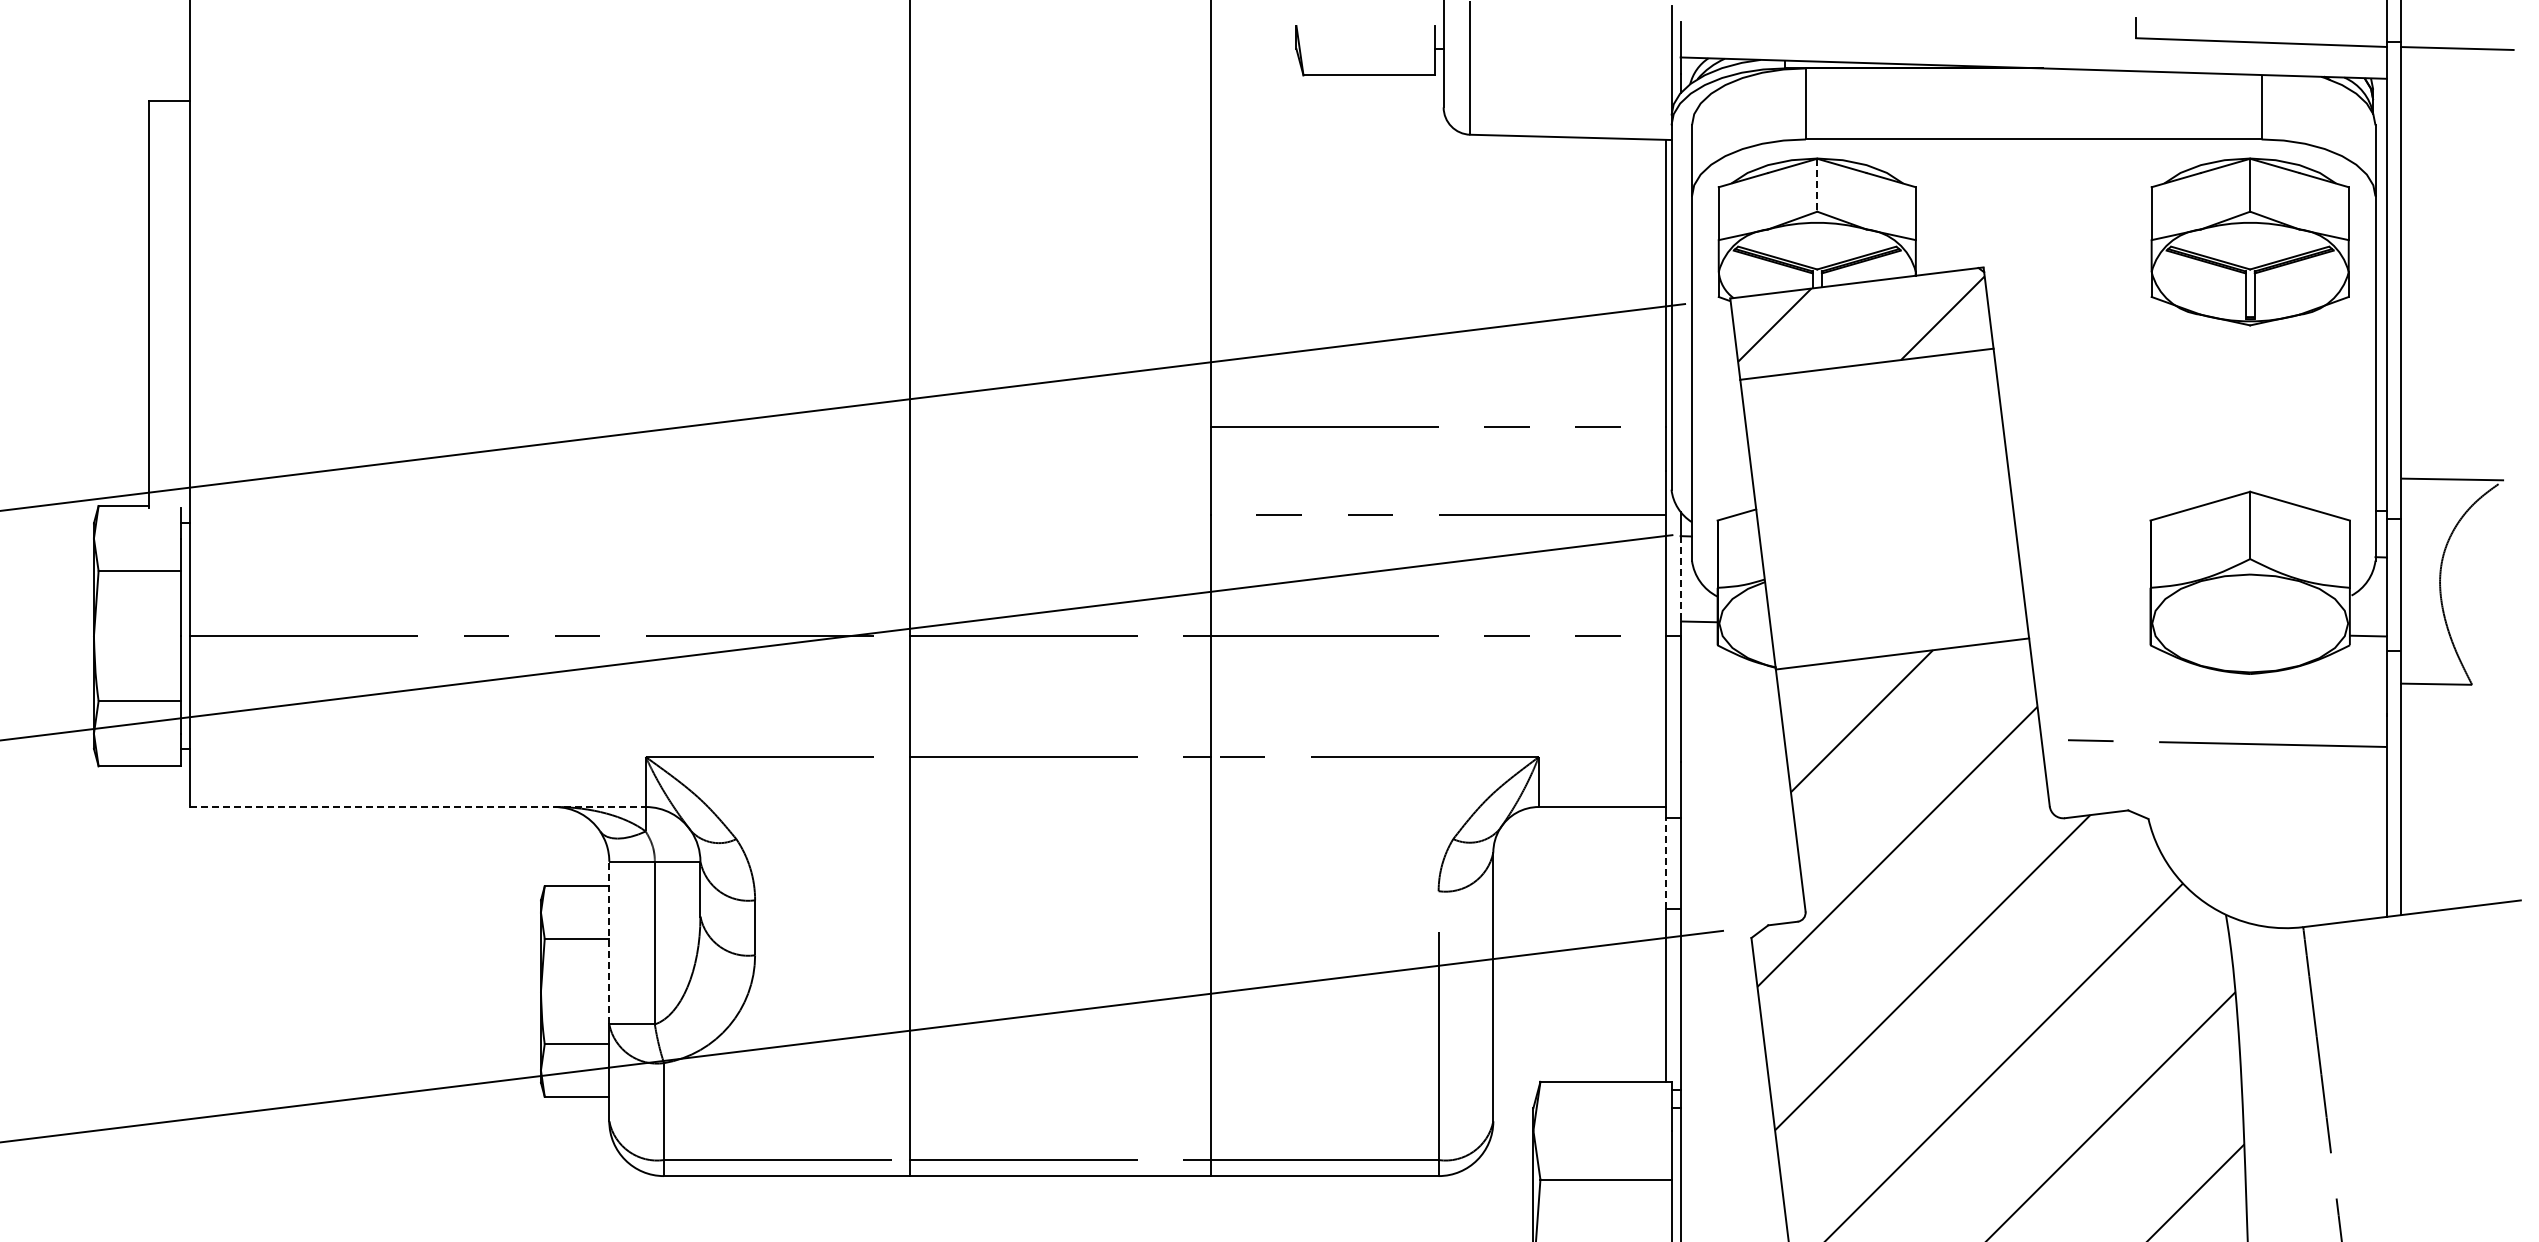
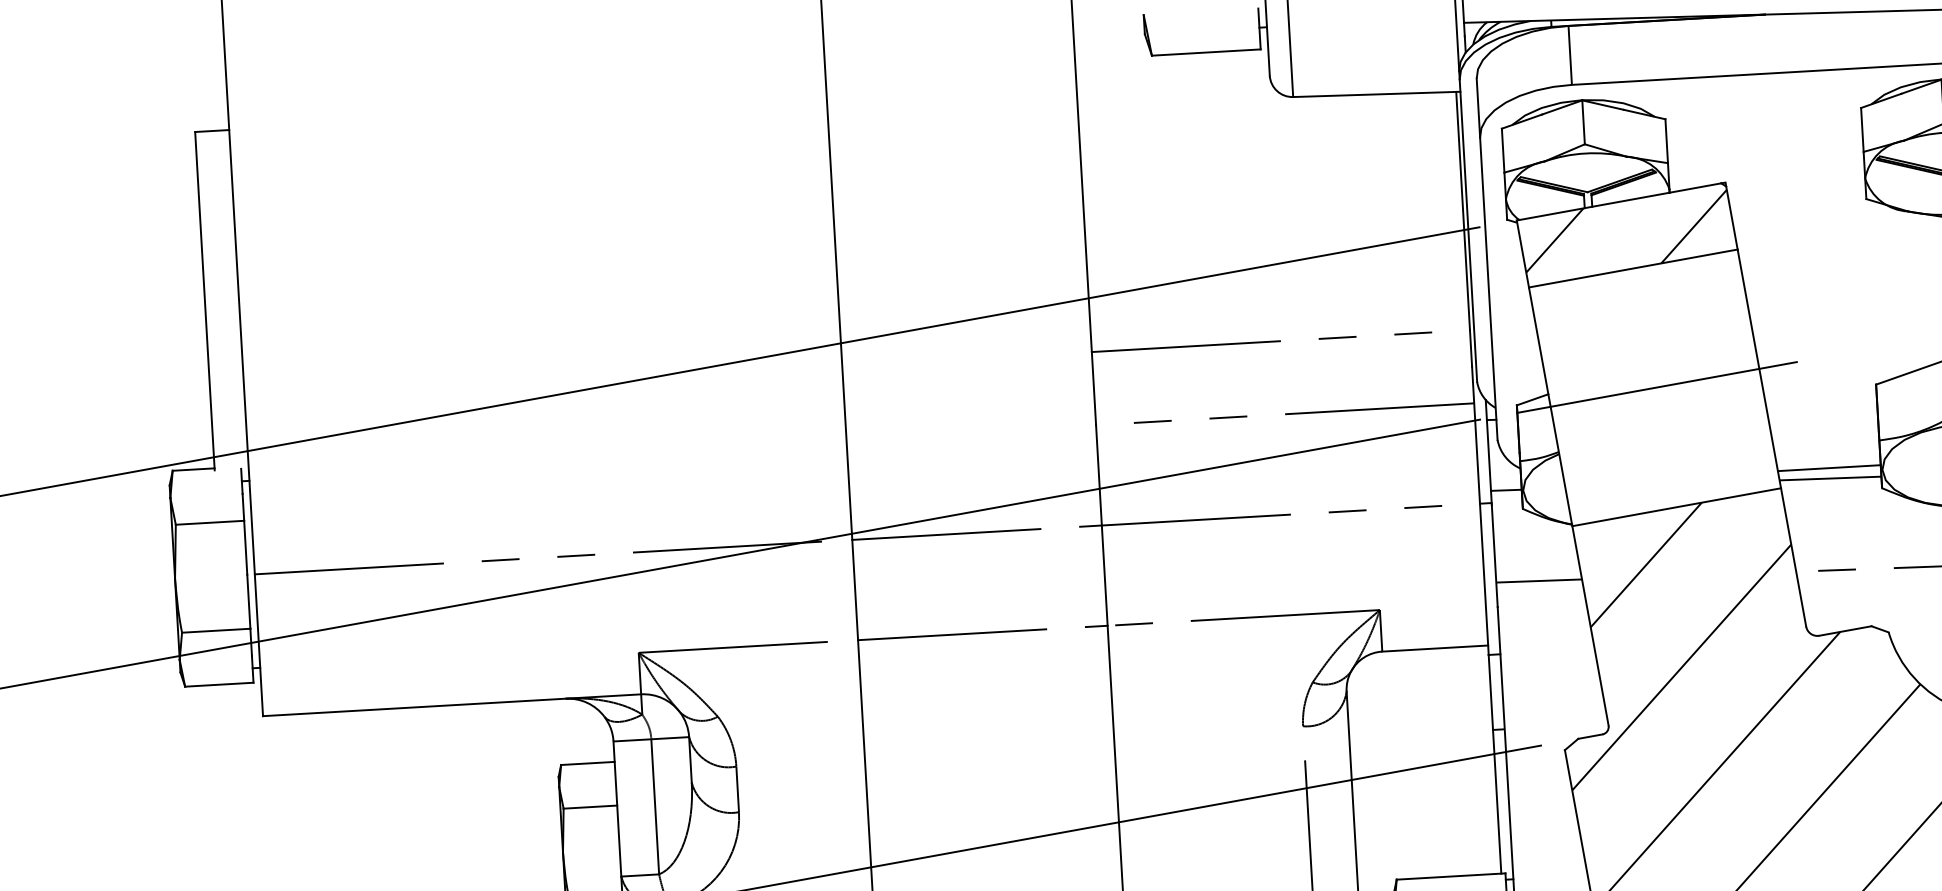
line: (1817, 185) -> (1583, 122), dashed -> solid
line: (1886, 508) -> (1656, 387), added
line: (1680, 578) -> (1488, 455), dashed -> solid
line: (2088, 617) -> (1829, 468), added
line: (2088, 629) -> (1829, 478), added
line: (1731, 732) -> (1538, 580), added
line: (417, 807) -> (451, 705), dashed -> solid
line: (1666, 863) -> (1490, 692), dashed -> solid
line: (609, 942) -> (617, 808), dashed -> solid

